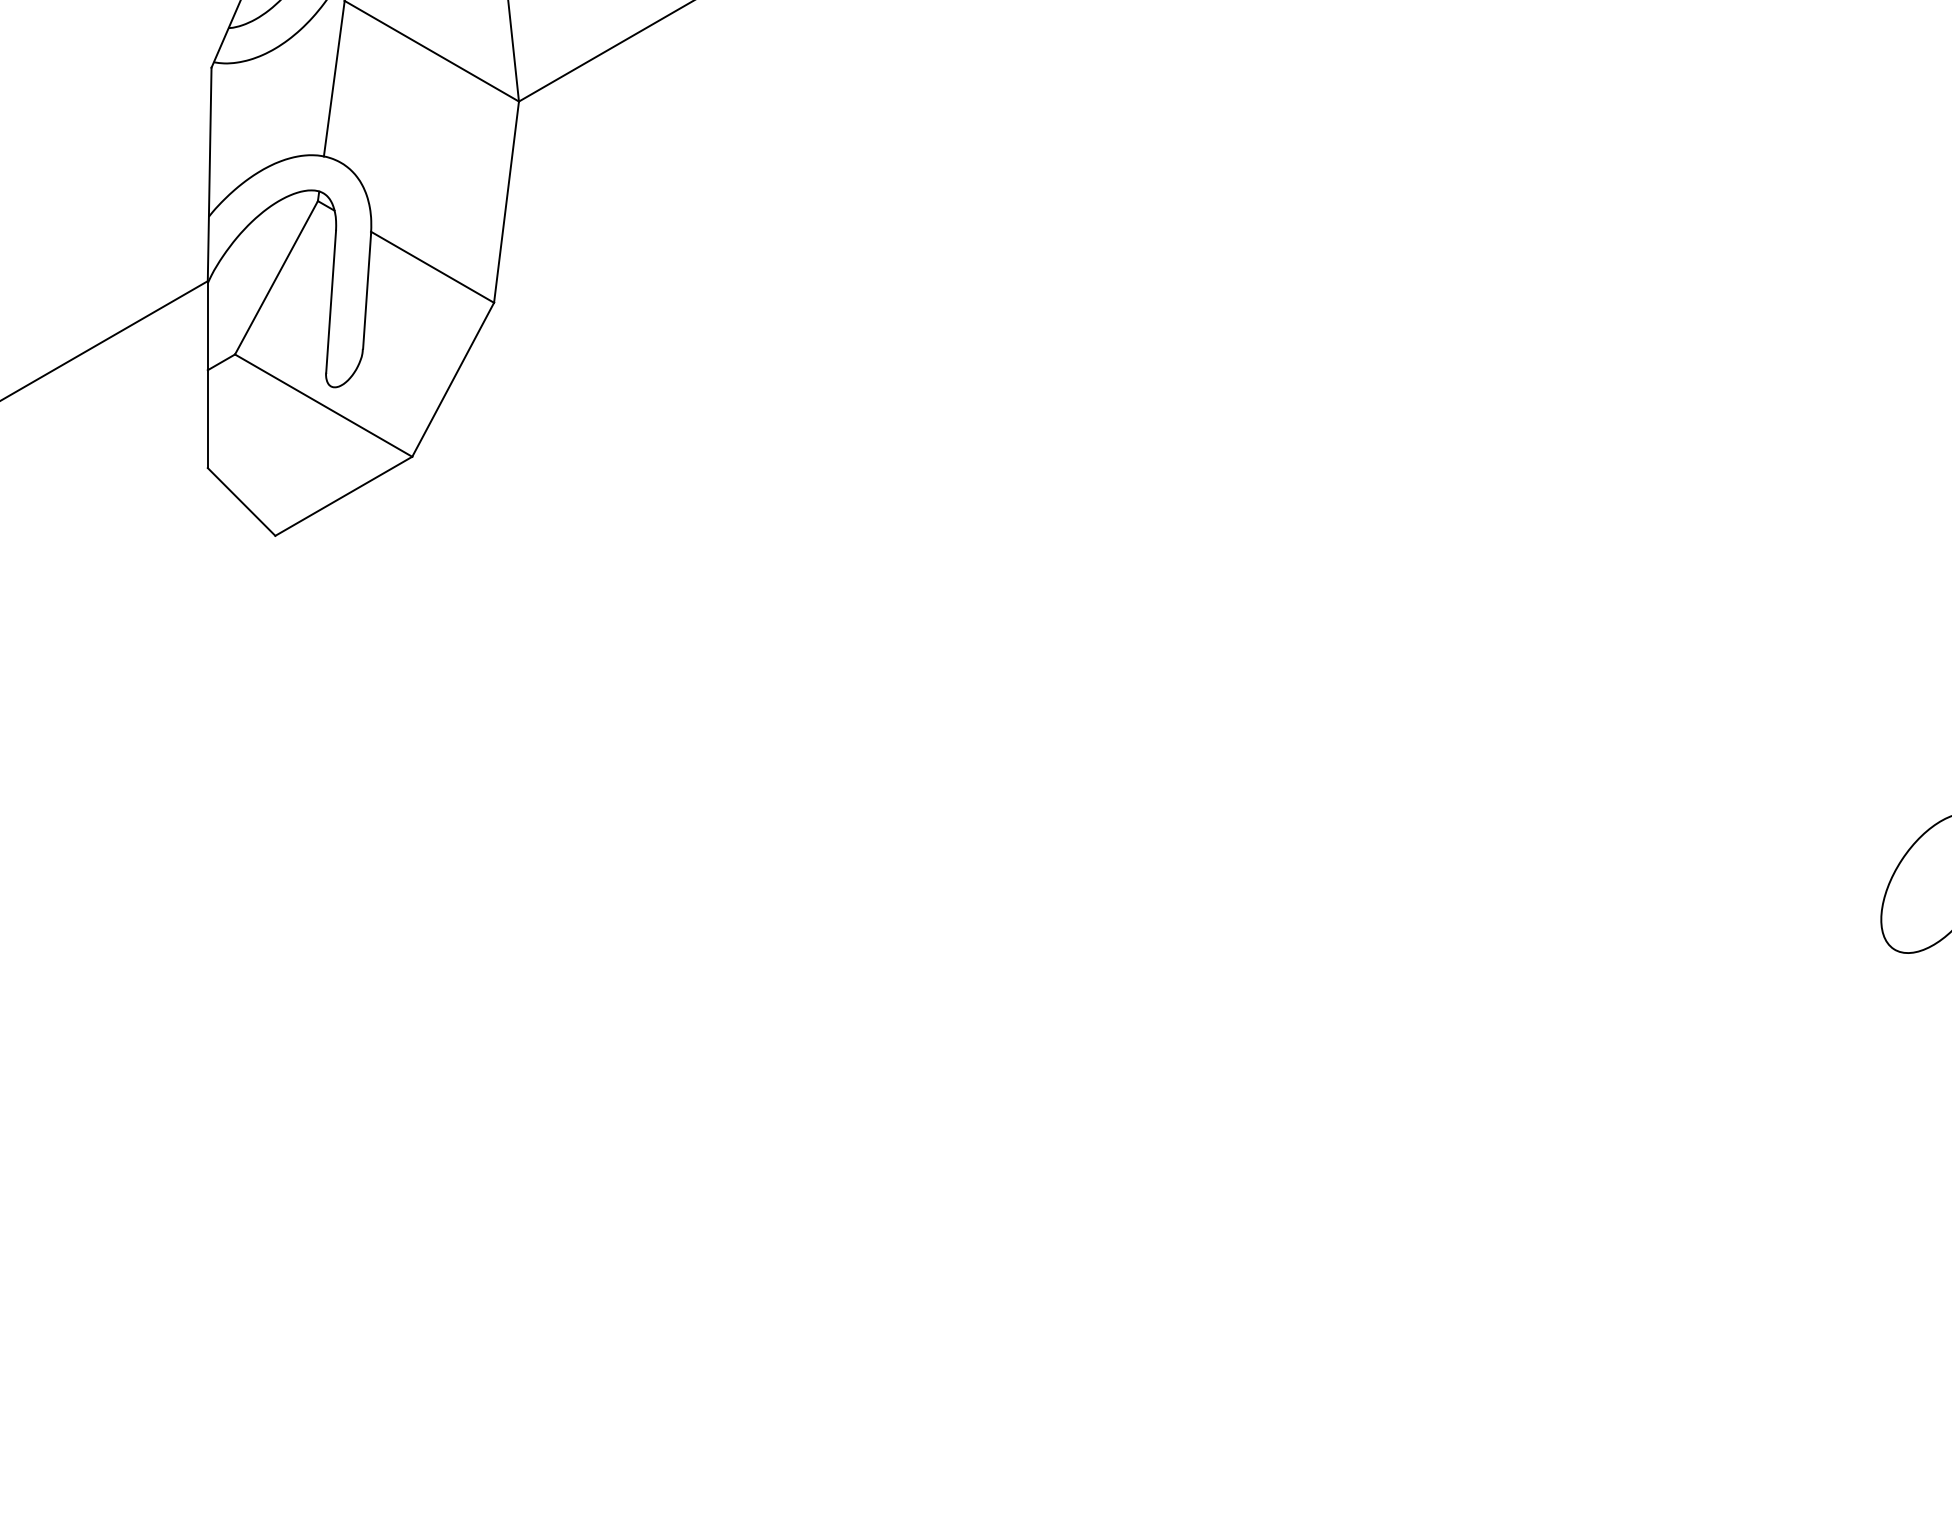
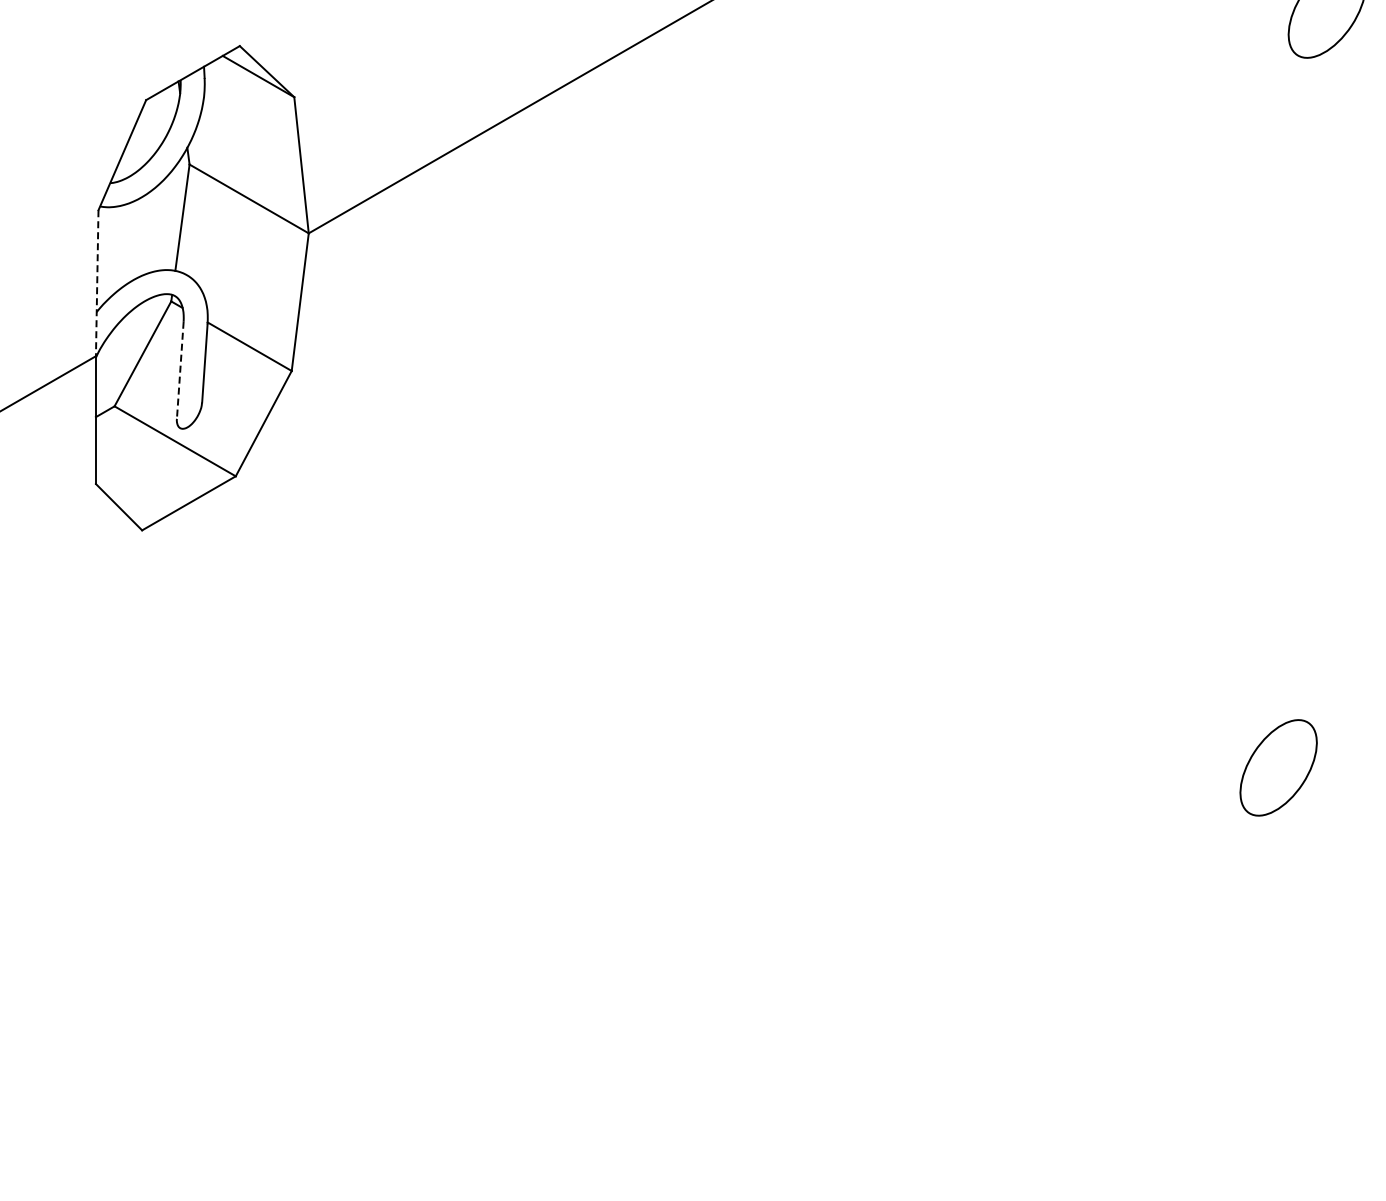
line: (210, 174) -> (97, 283), solid -> dashed
line: (331, 302) -> (180, 370), solid -> dashed

